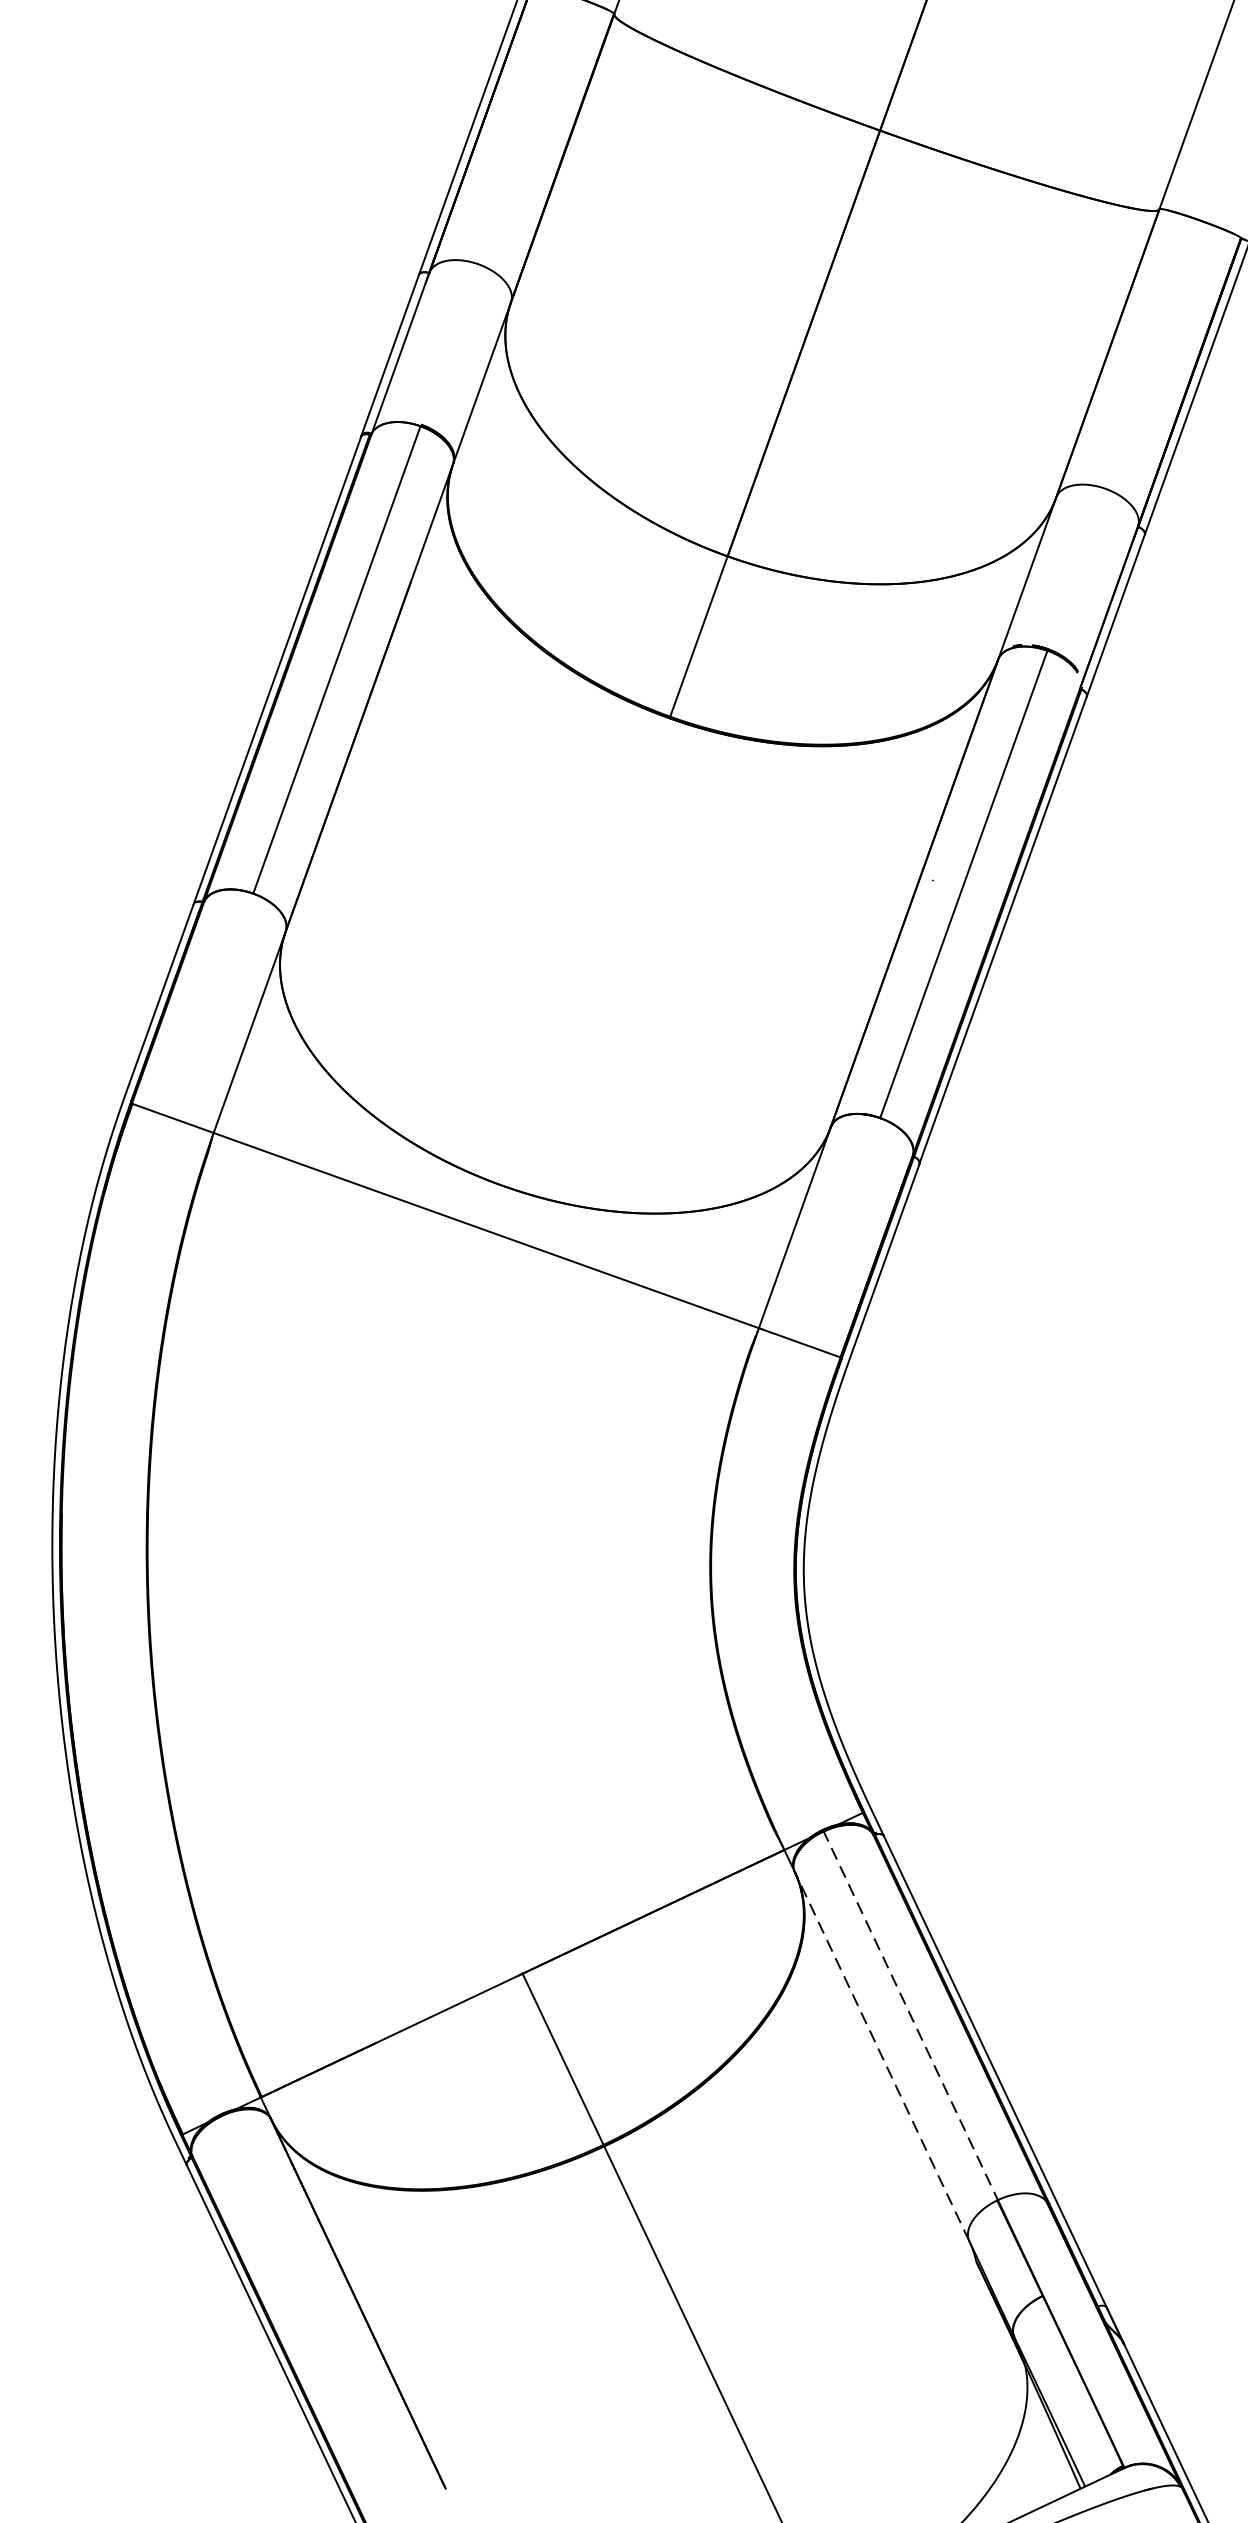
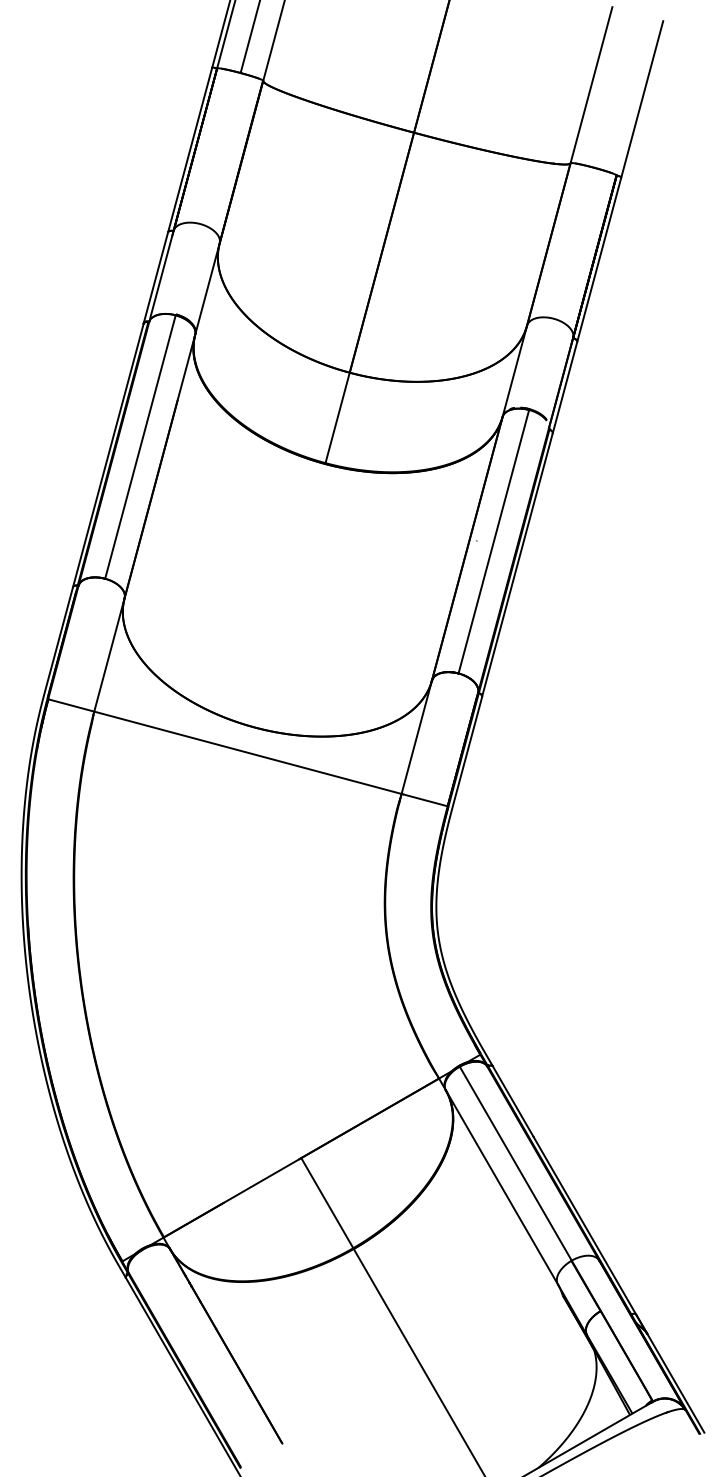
line: (910, 2015) -> (515, 1163), dashed -> solid
line: (881, 2056) -> (501, 1187), dashed -> solid

